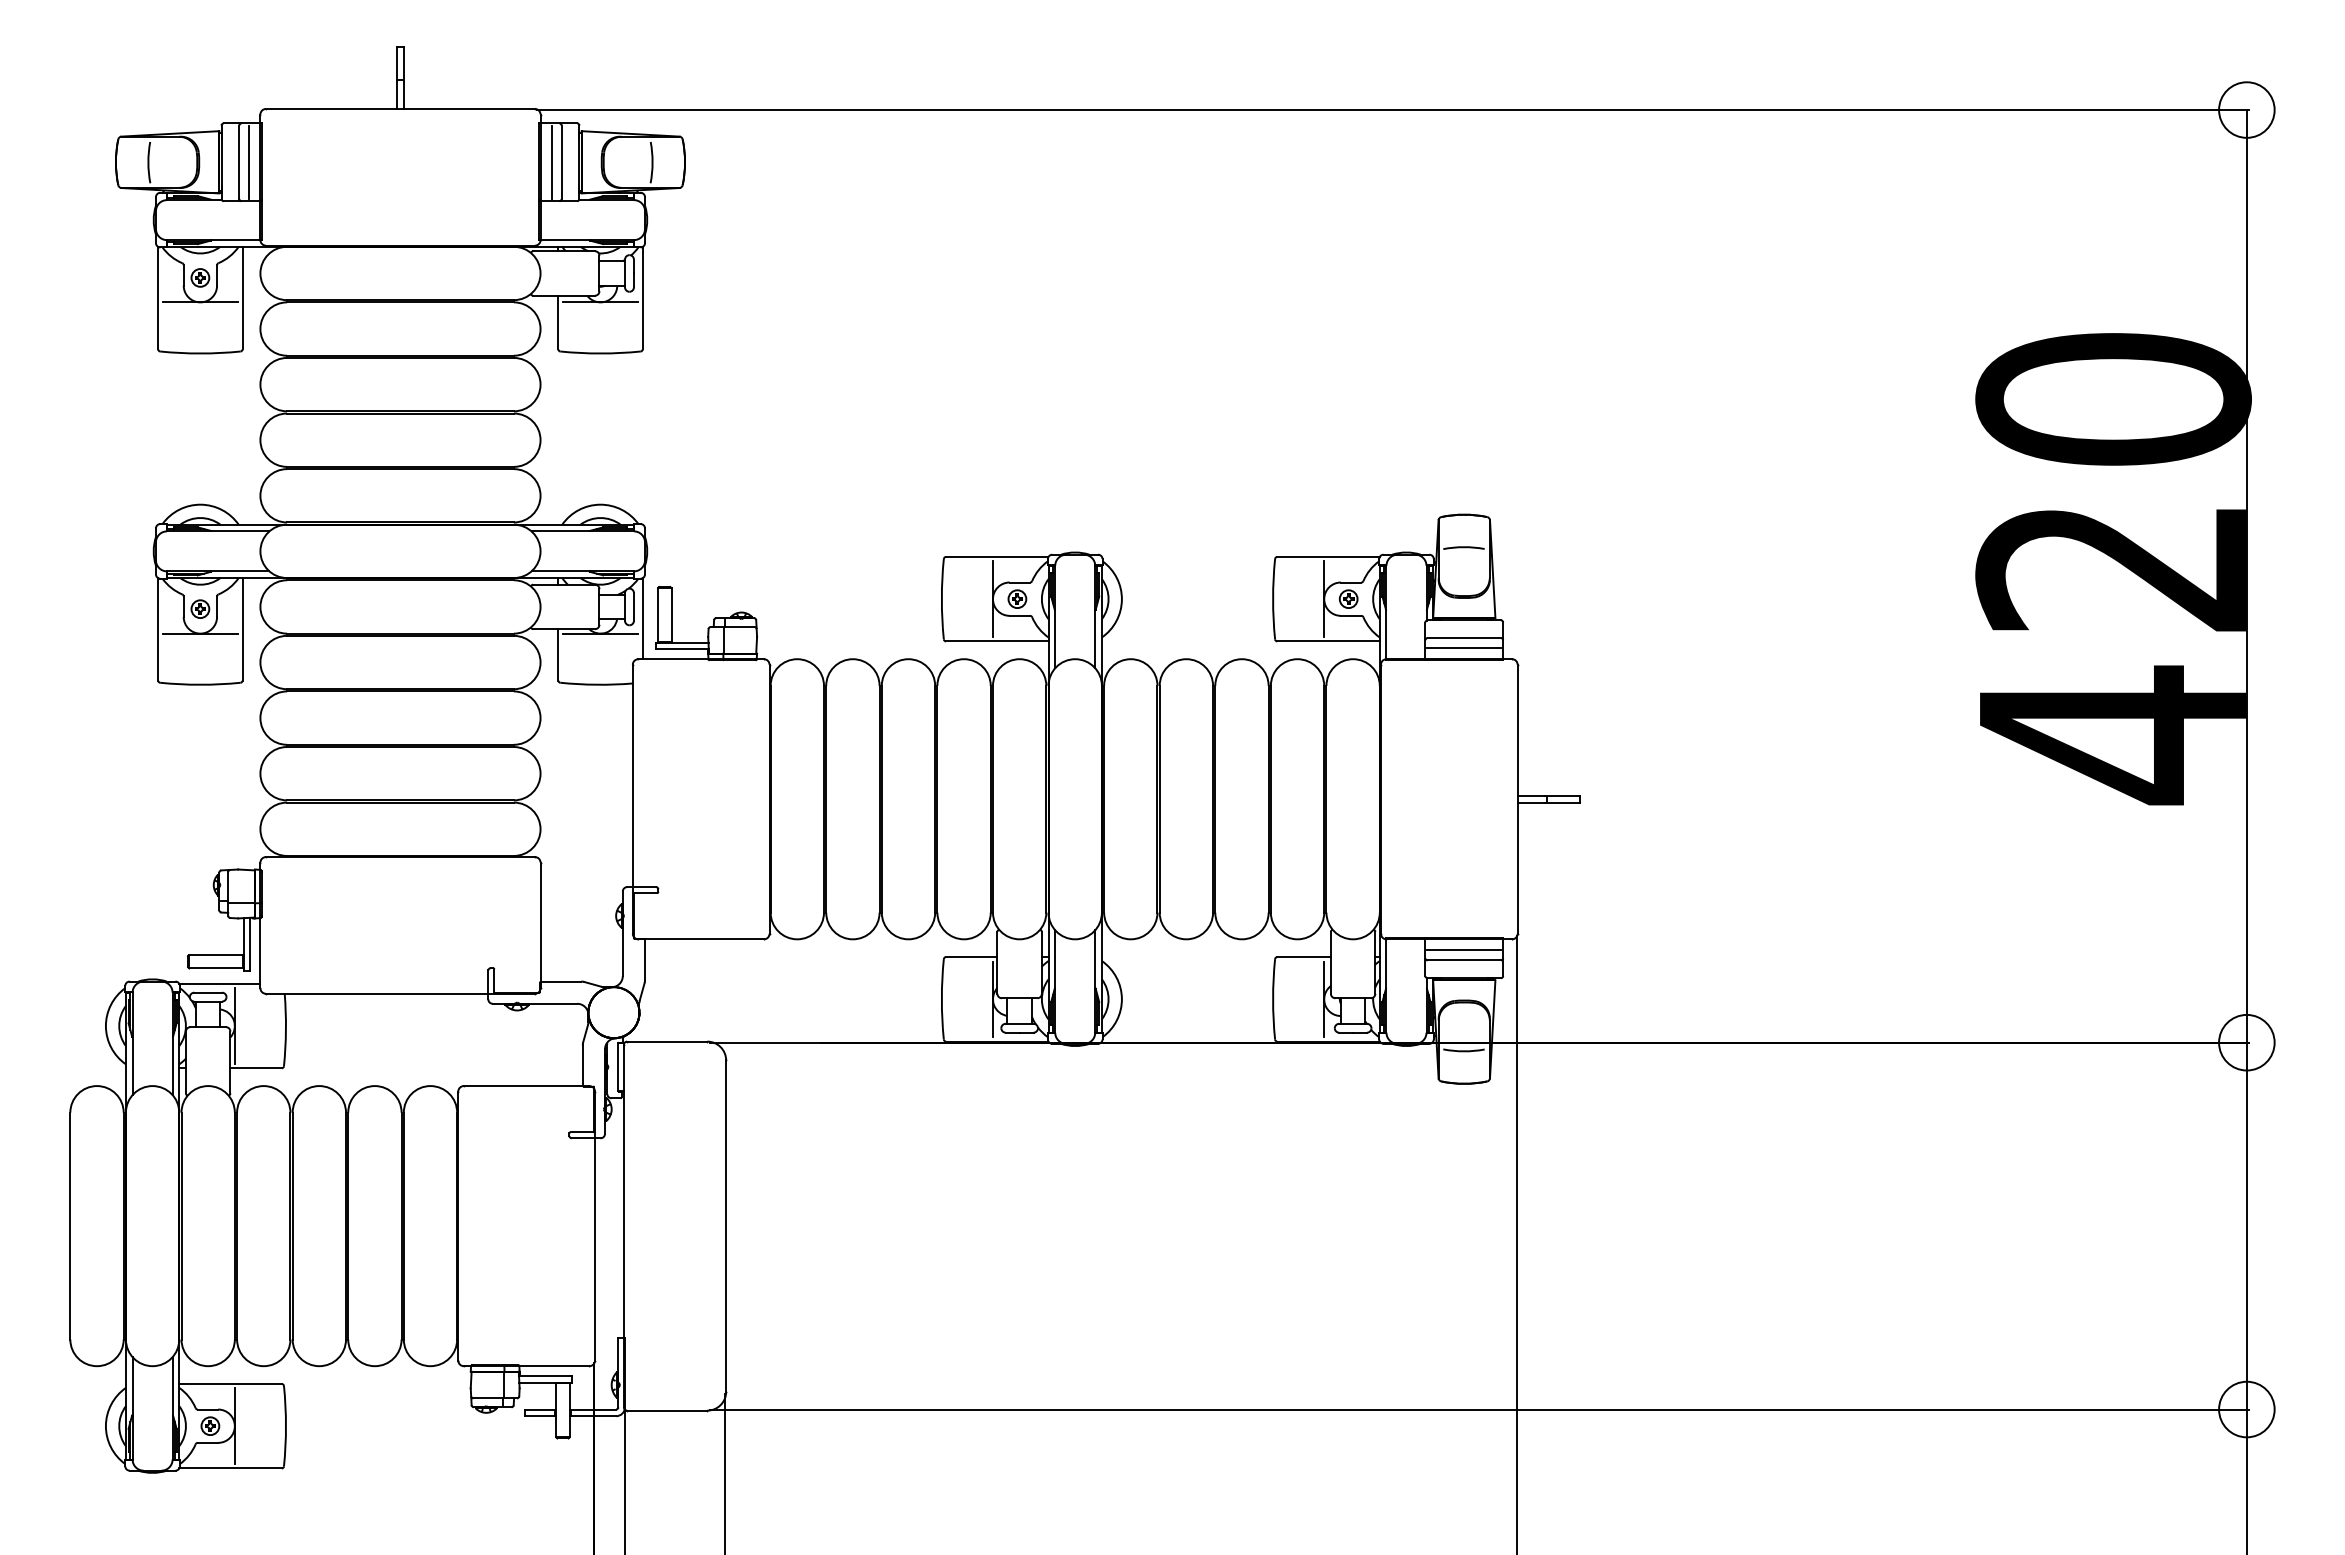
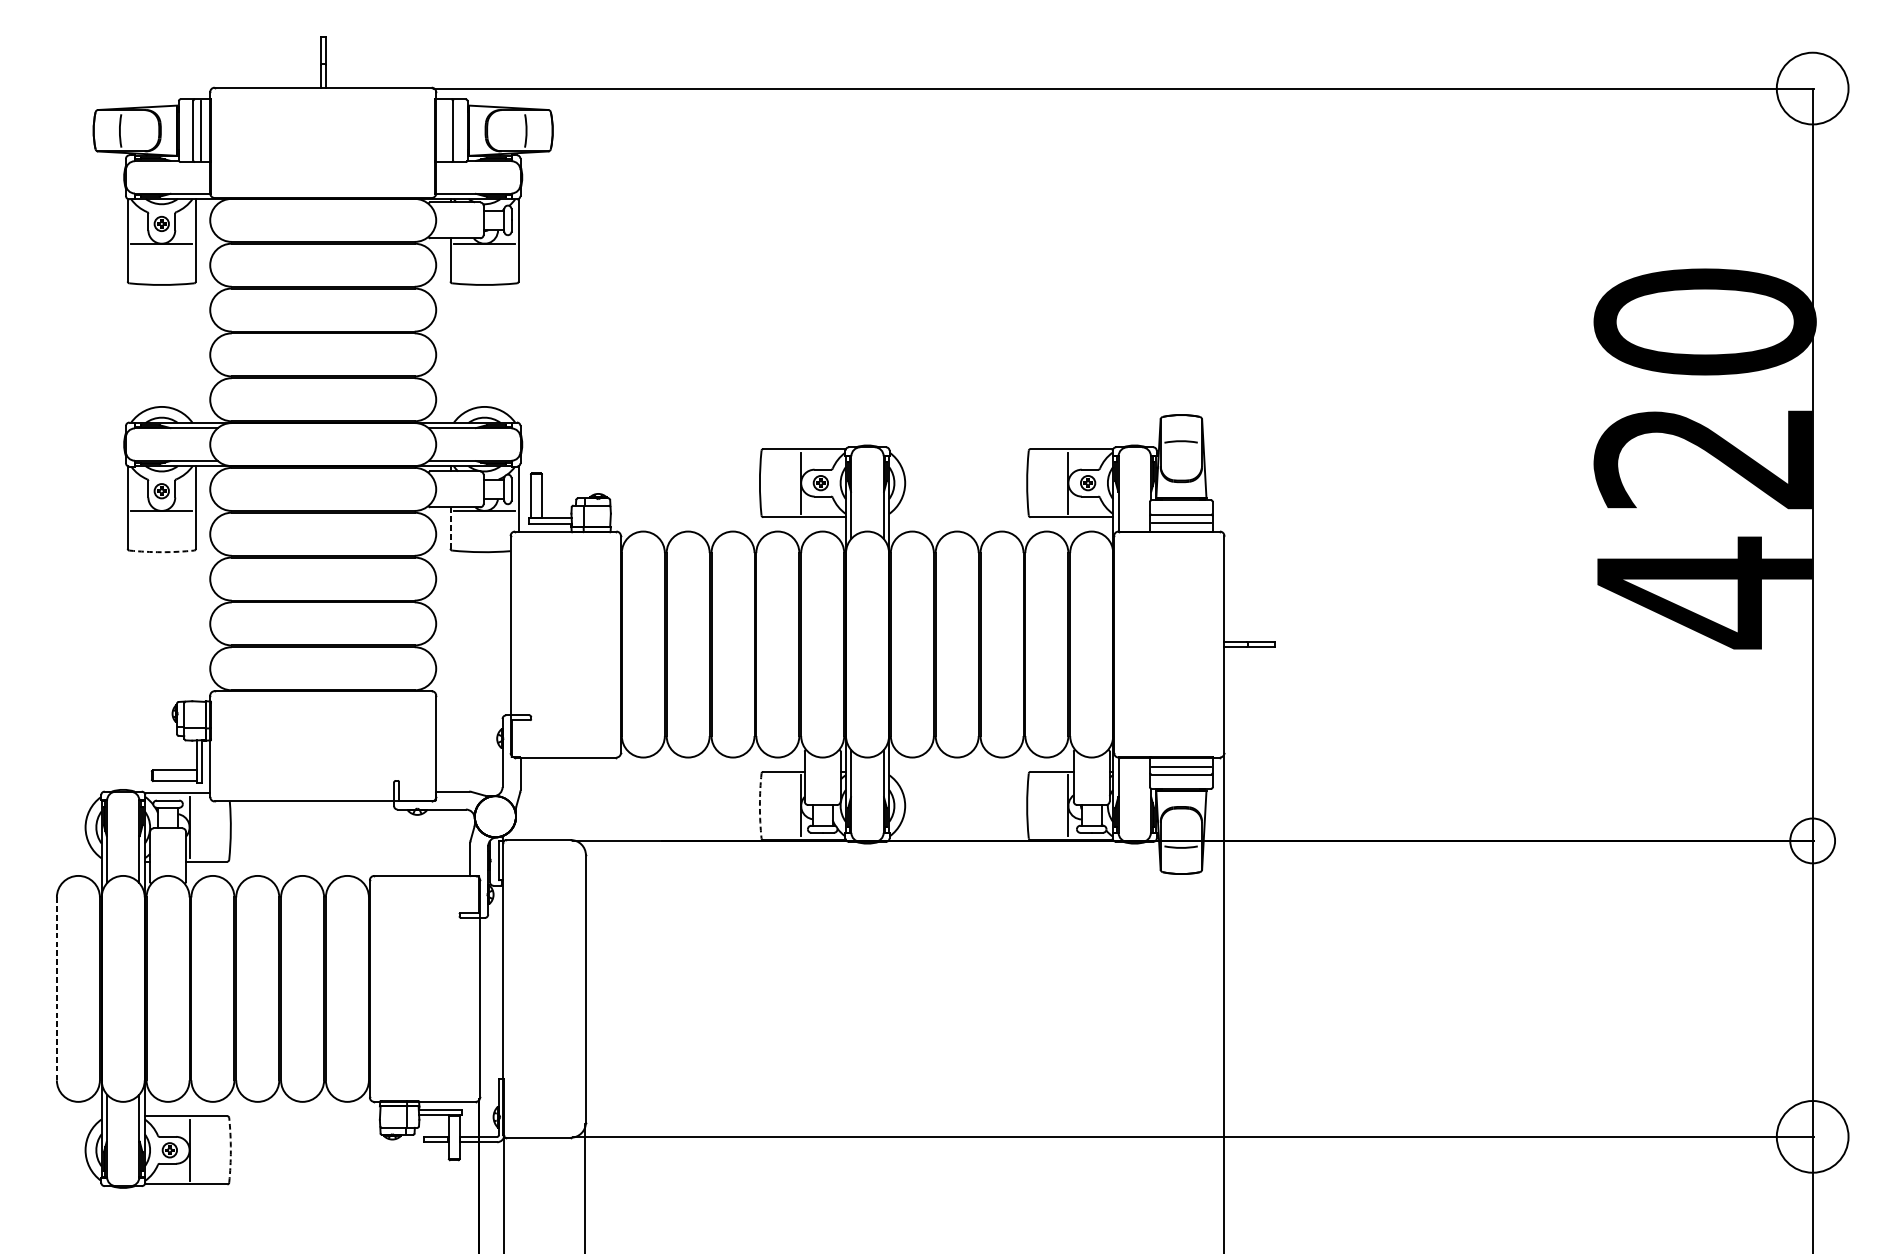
circle: (2246, 109) -> (1812, 88), size x1.6
line: (551, 162) -> (445, 130), removed
line: (558, 654) -> (450, 527), solid -> dashed
arc: (200, 684) -> (161, 551), solid -> dashed
arc: (941, 999) -> (759, 806), solid -> dashed
line: (70, 1225) -> (57, 988), solid -> dashed
circle: (2246, 1409) -> (1812, 1136), size x1.6
arc: (286, 1426) -> (231, 1150), solid -> dashed

